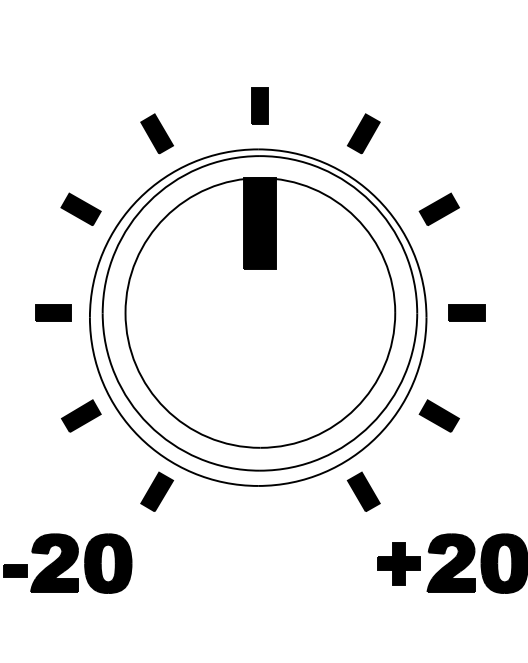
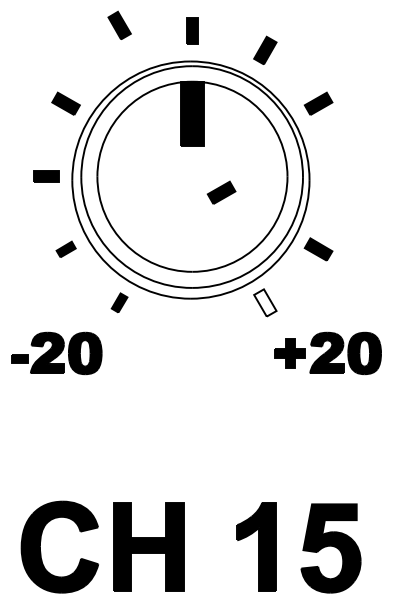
part: (156, 132) -> (119, 24), moved
part: (466, 312) -> (337, 176), removed
part: (301, 335) -> (221, 192), added
part: (80, 416) -> (65, 249), size x0.7
part: (156, 491) -> (119, 302), size x0.7
fill: (364, 491) -> (265, 302), removed

